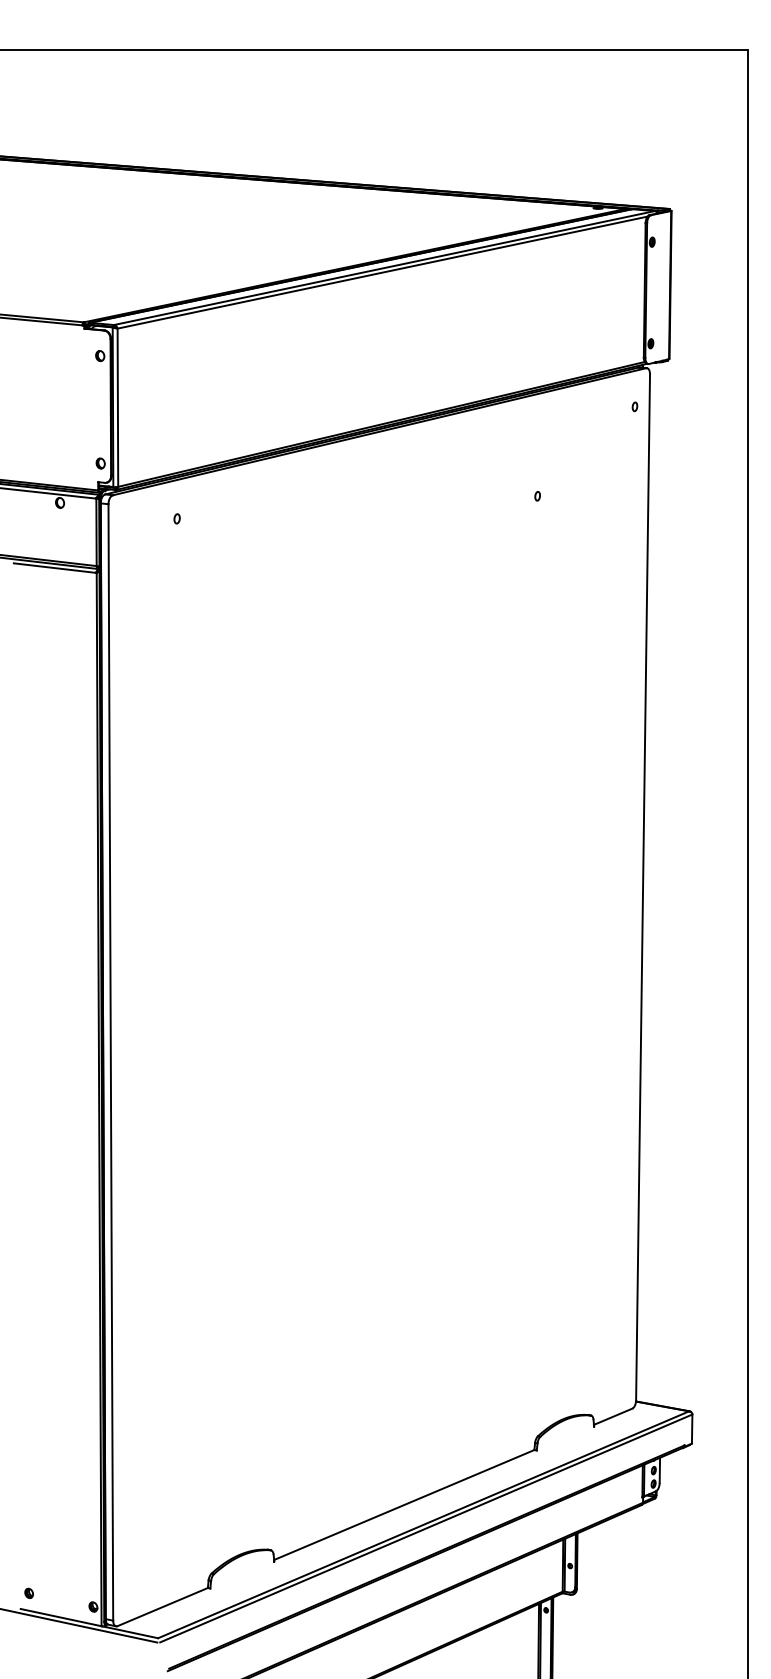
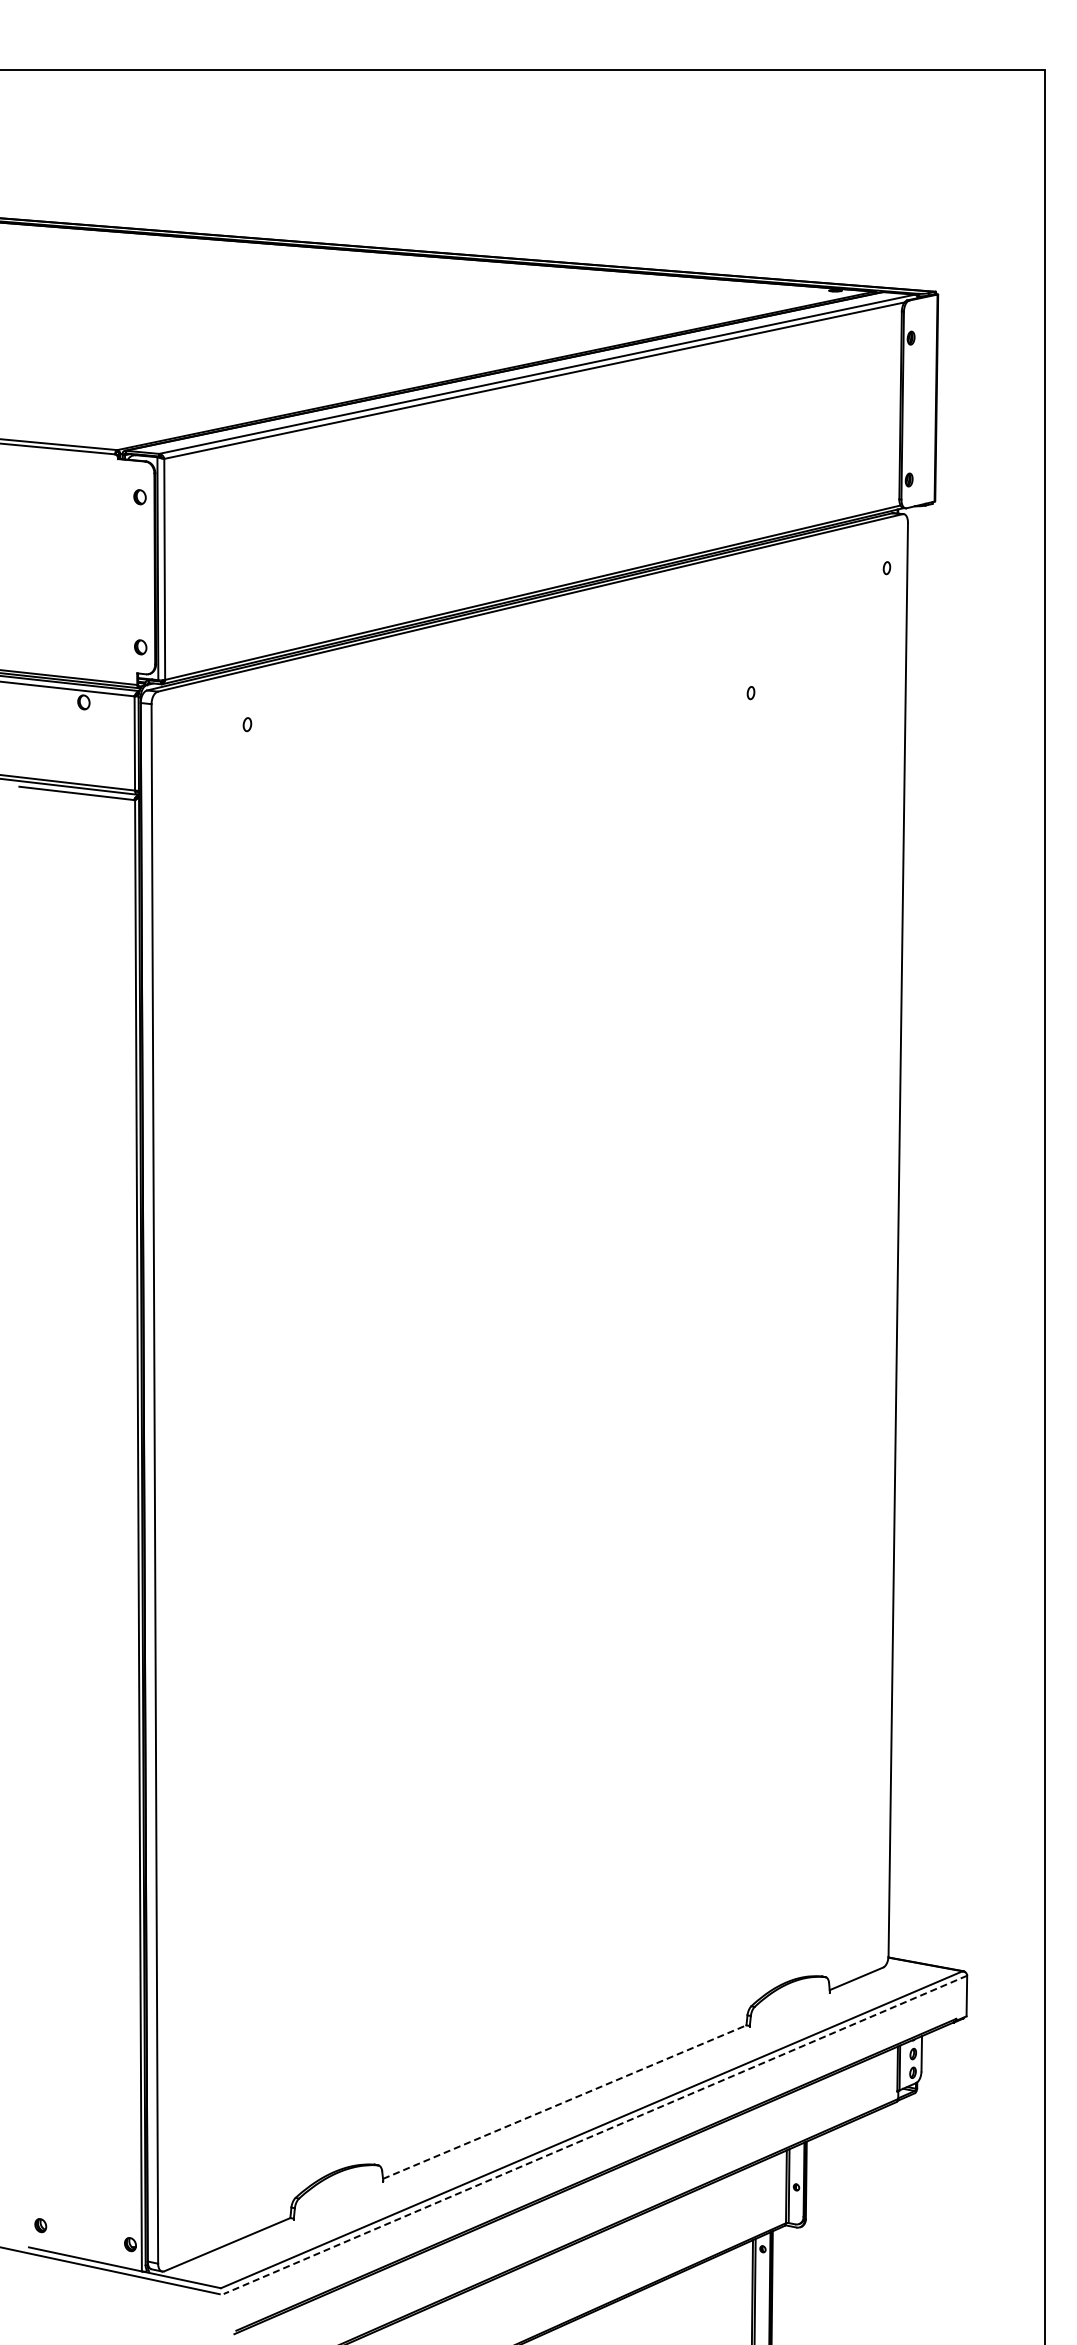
line: (404, 1504) -> (565, 2101), solid -> dashed
line: (426, 1528) -> (595, 2135), solid -> dashed

